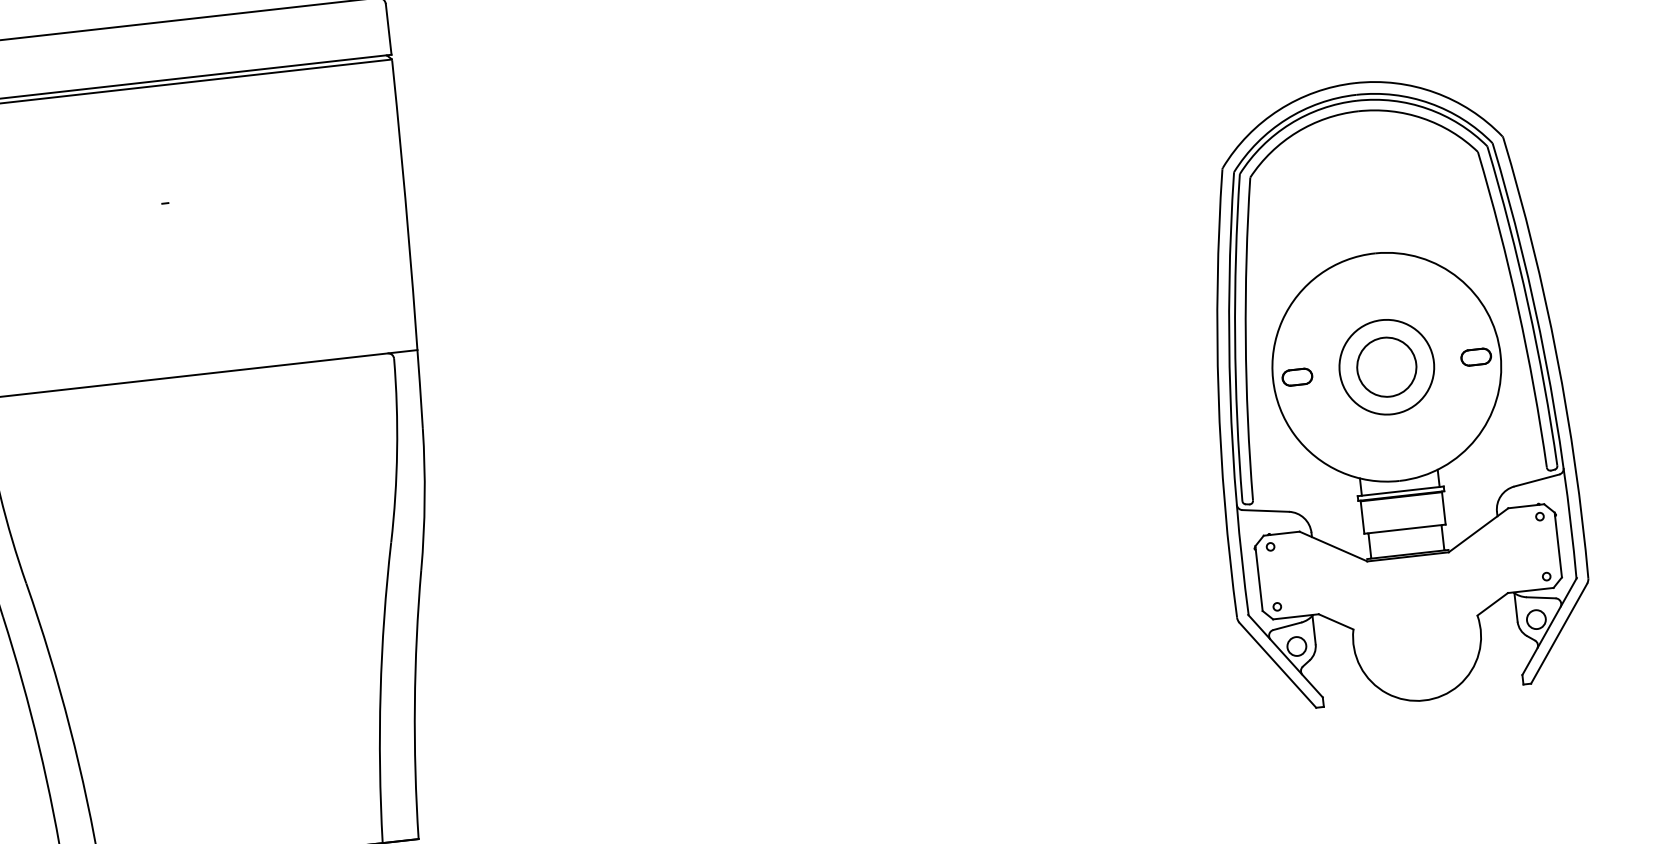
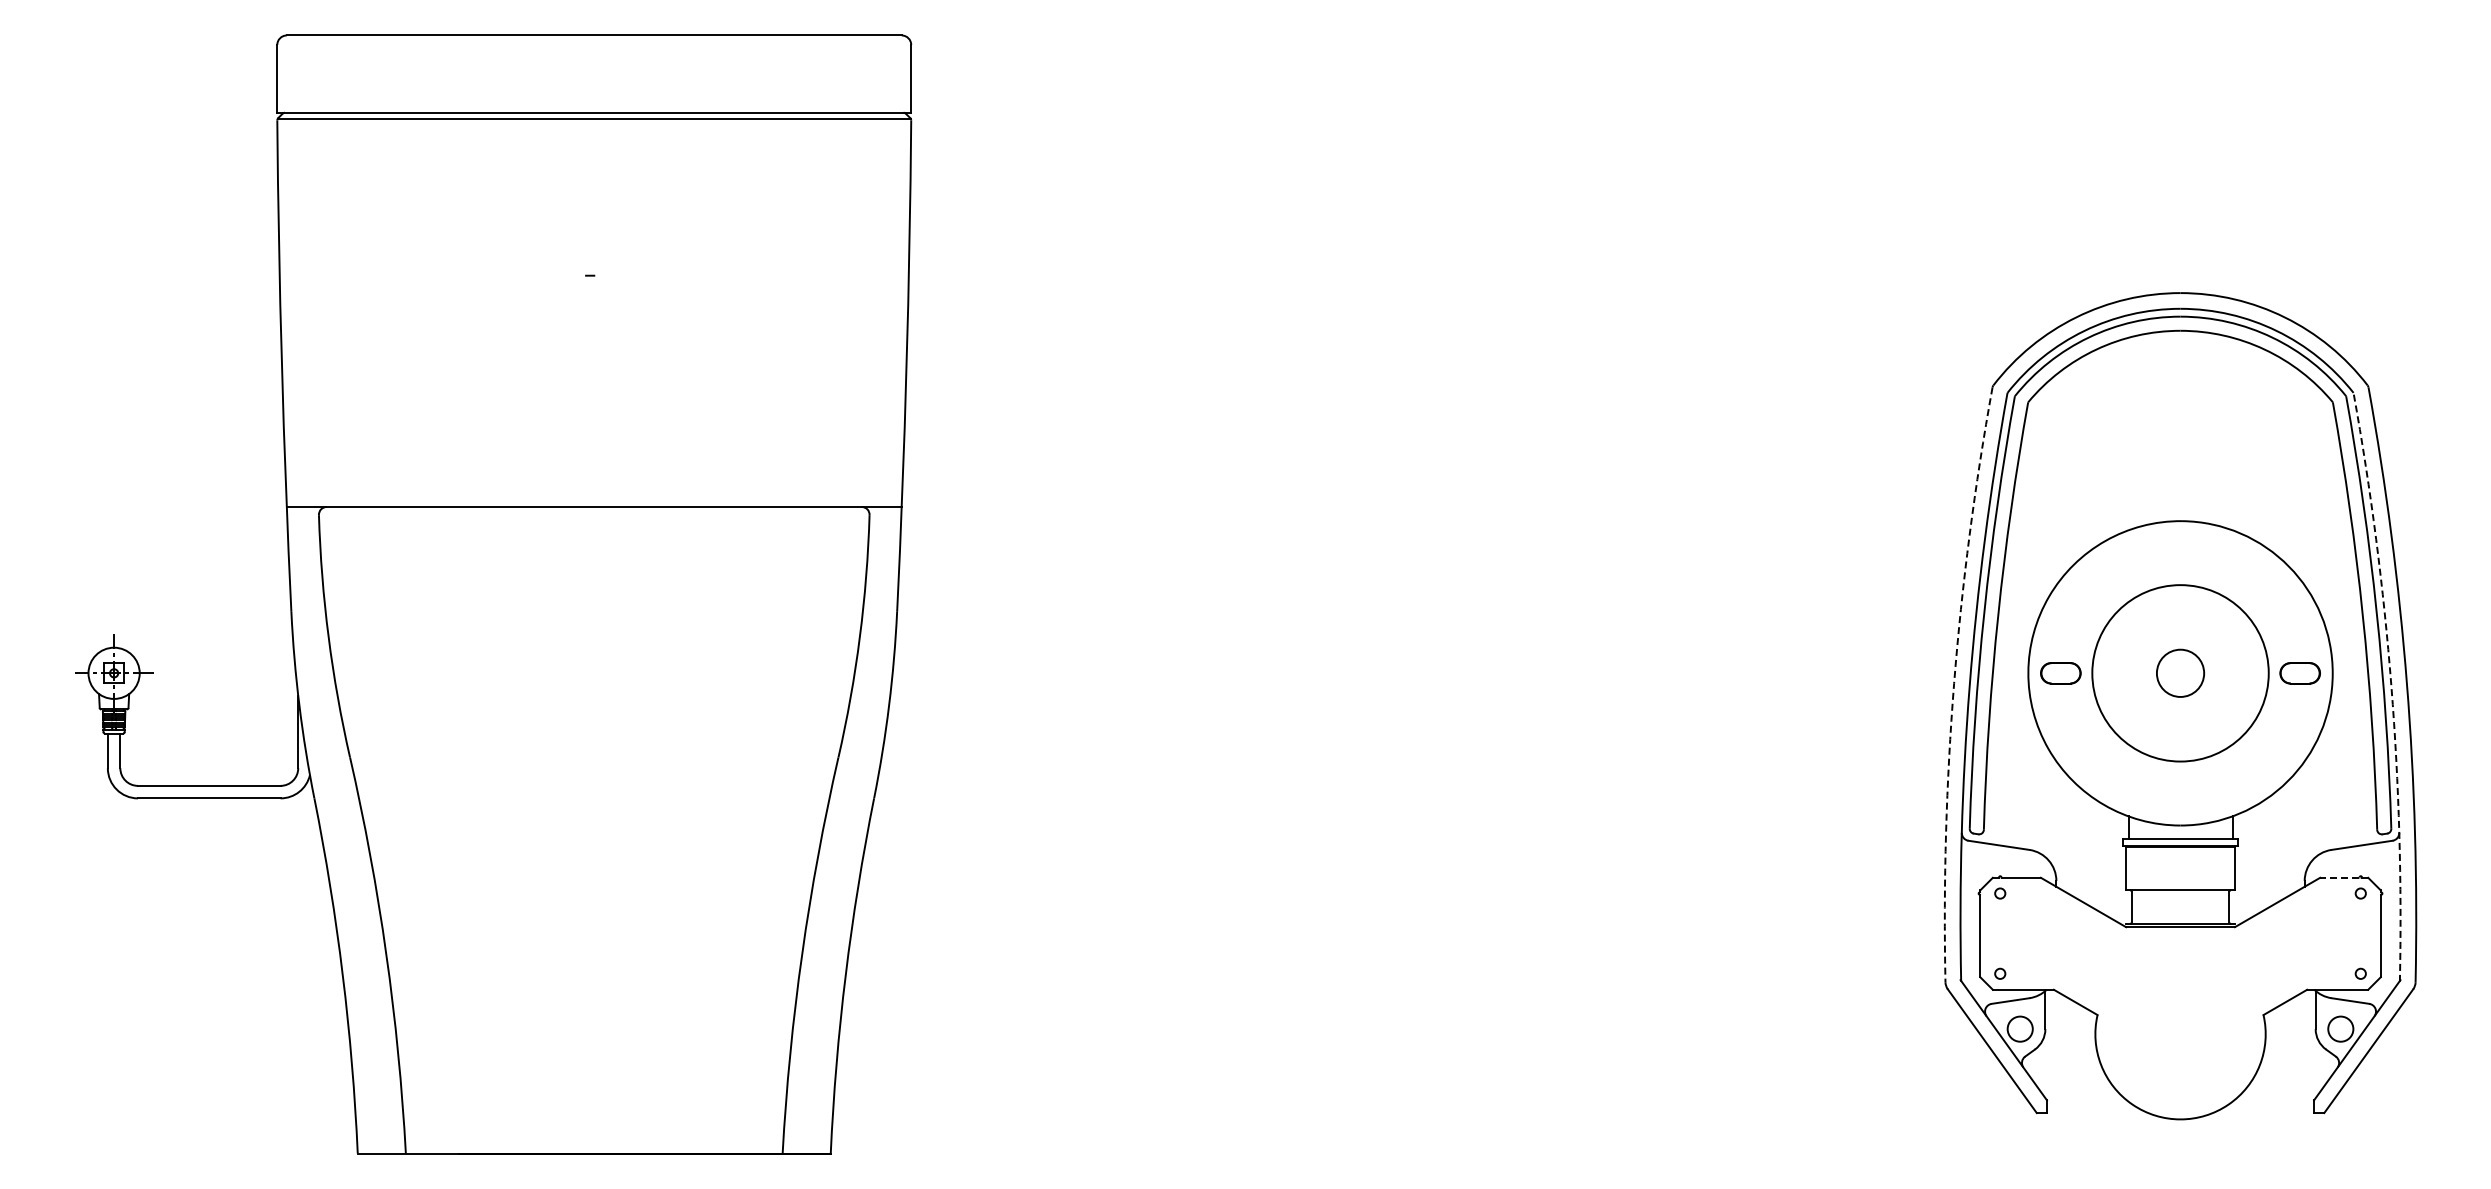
arc: (1545, 359) -> (2391, 686), solid -> dashed
circle: (1386, 366) -> (2180, 672), size x0.6
circle: (1386, 367) -> (2180, 673), size x1.4
arc: (1218, 393) -> (1954, 683), solid -> dashed
line: (1522, 506) -> (2339, 877), solid -> dashed

